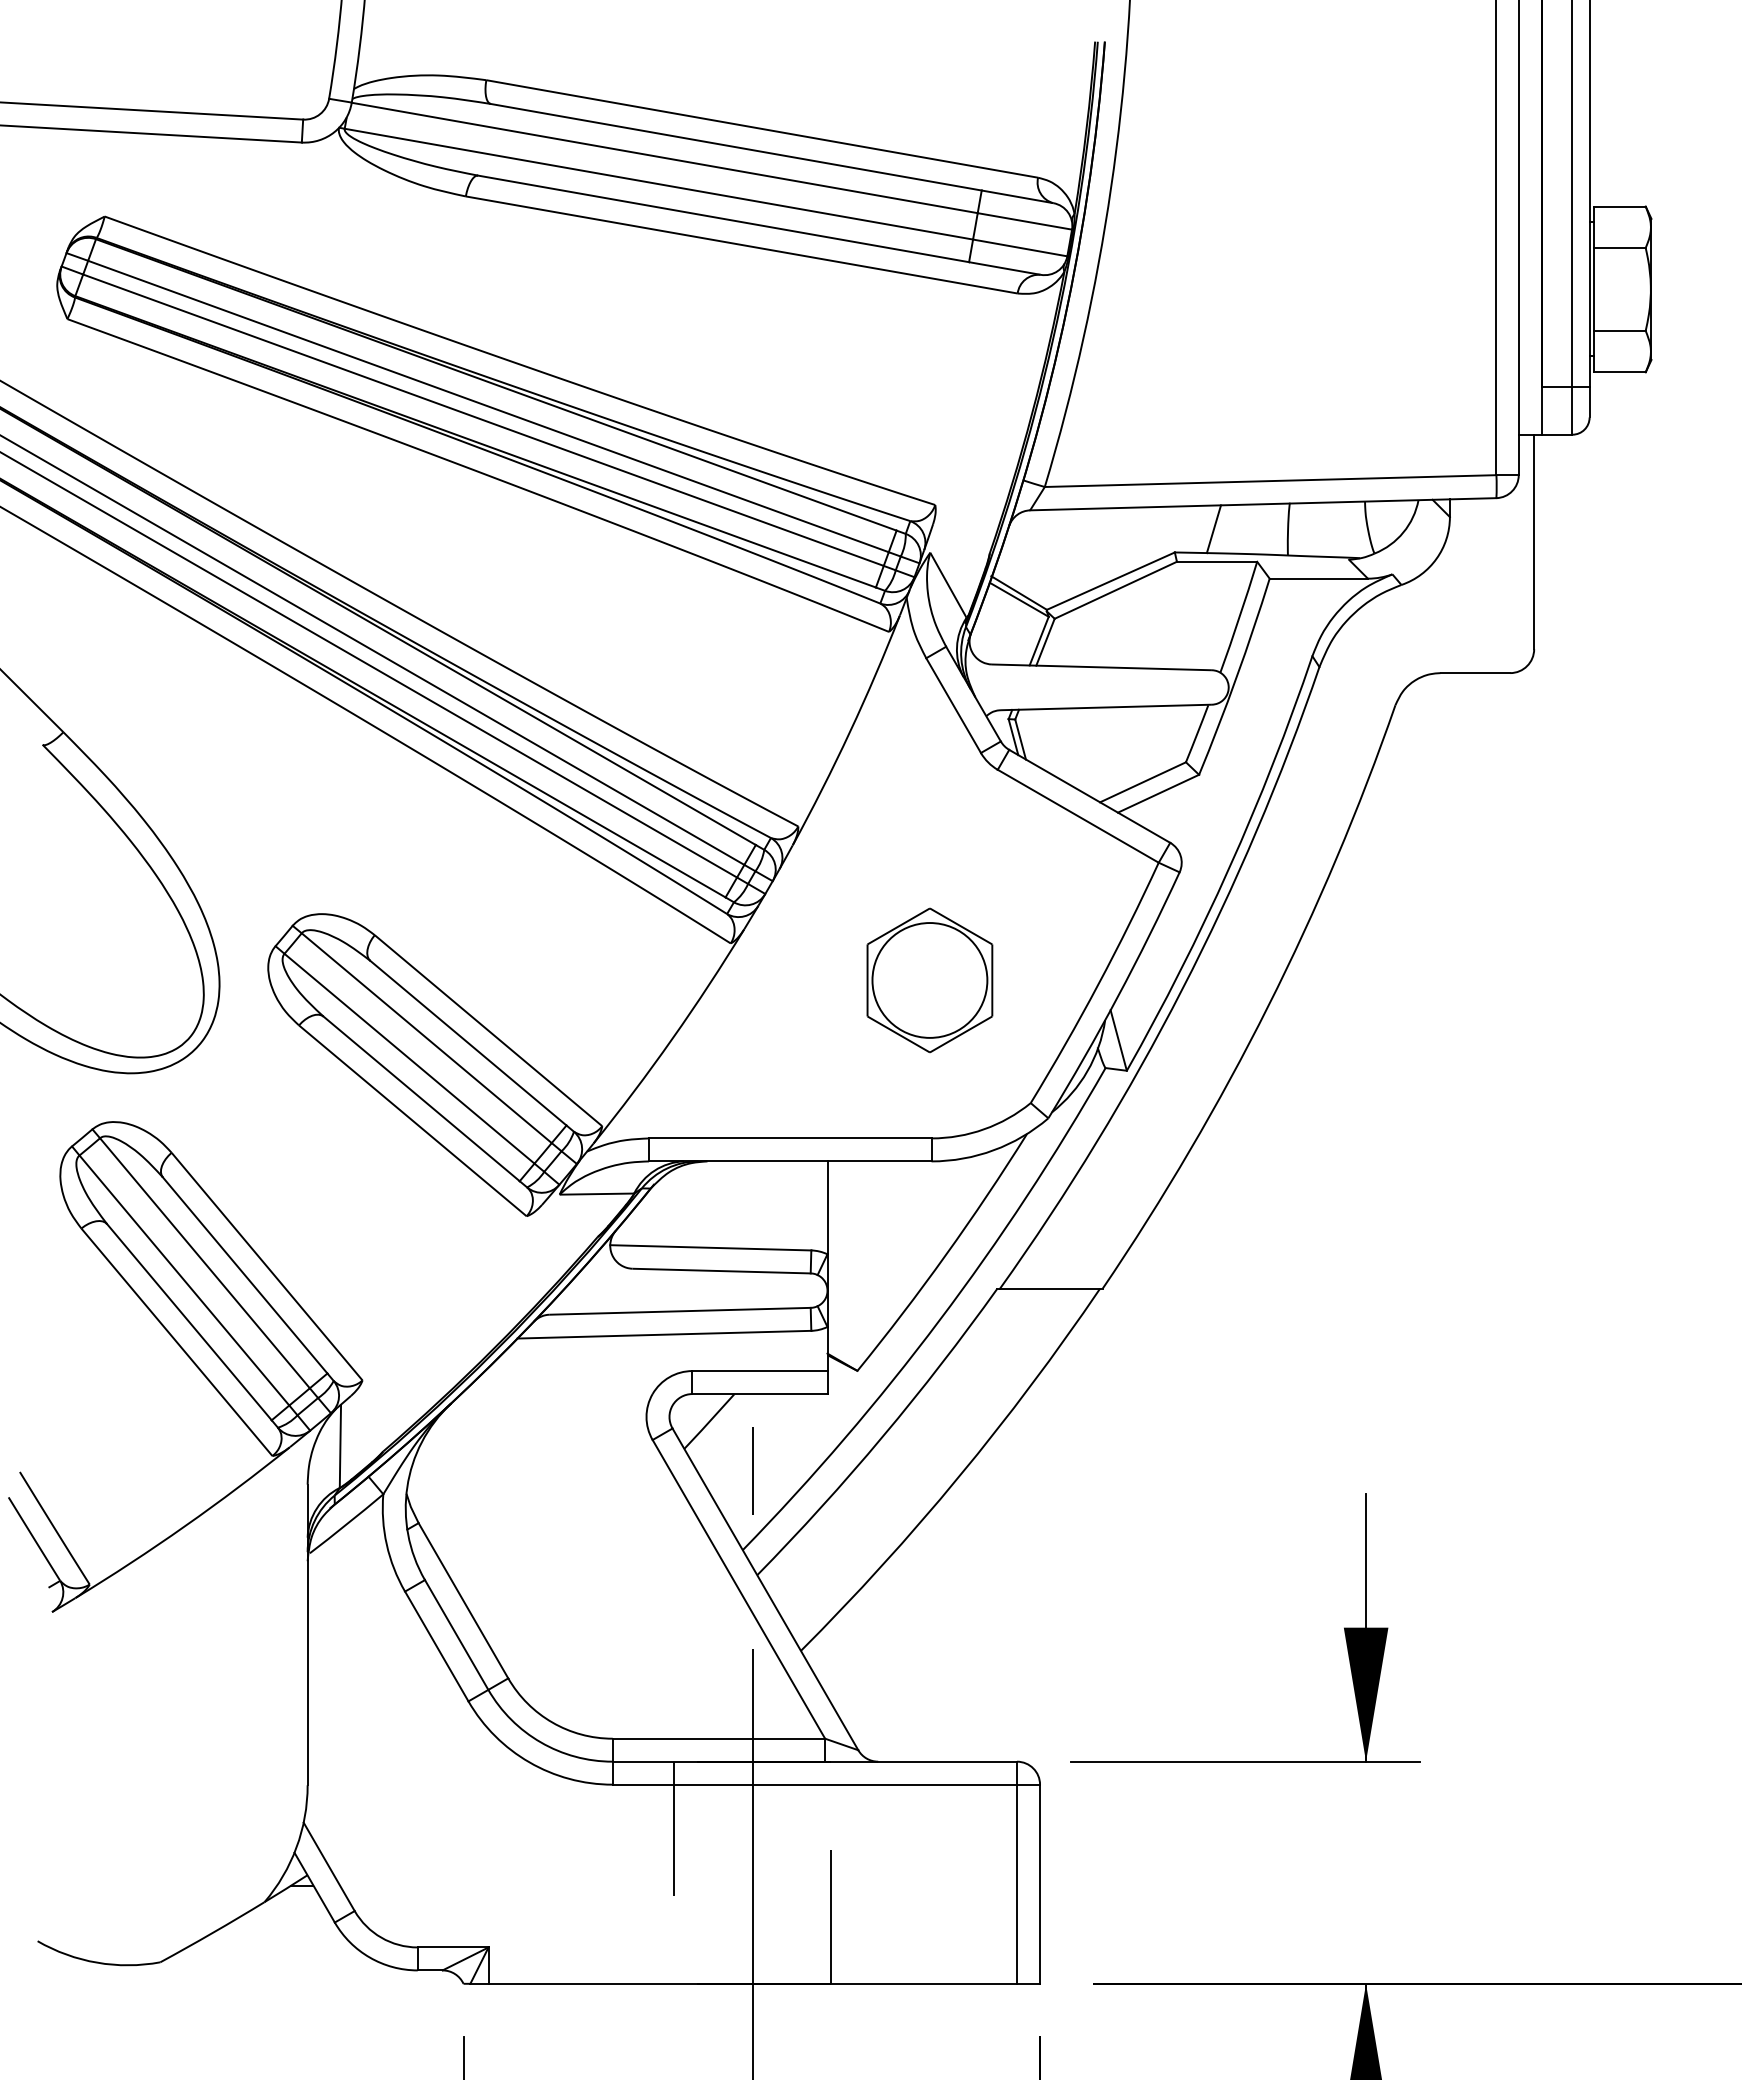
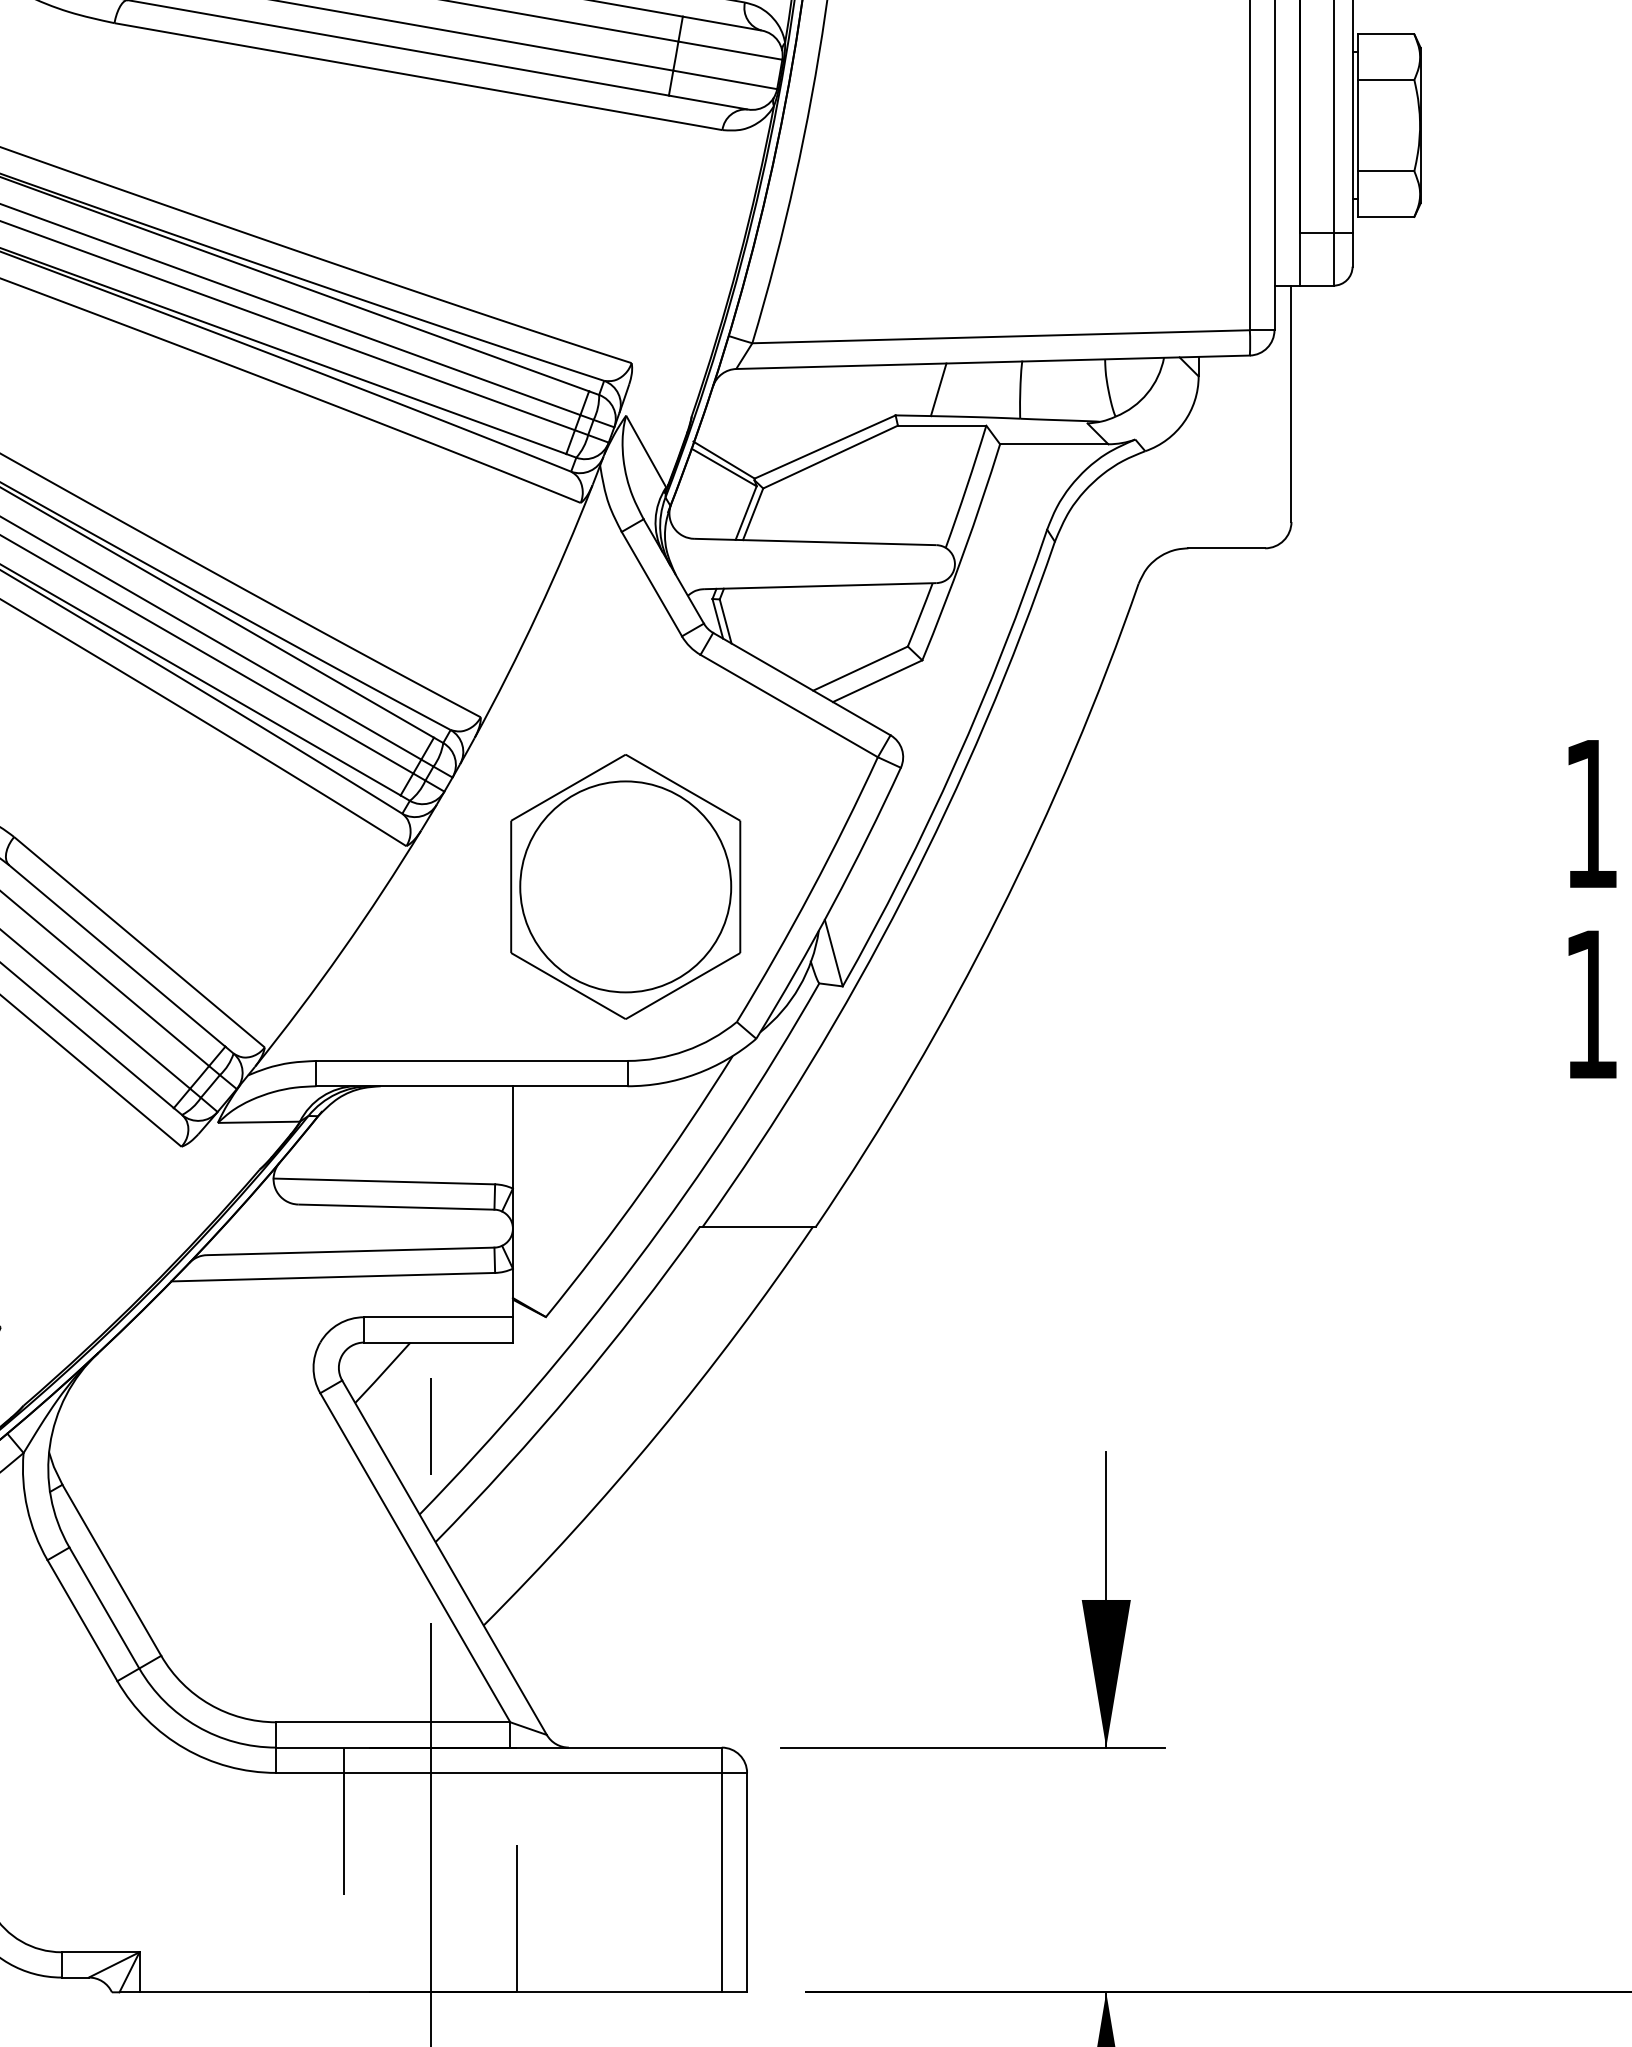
part: (929, 980) -> (625, 886), size x1.67

